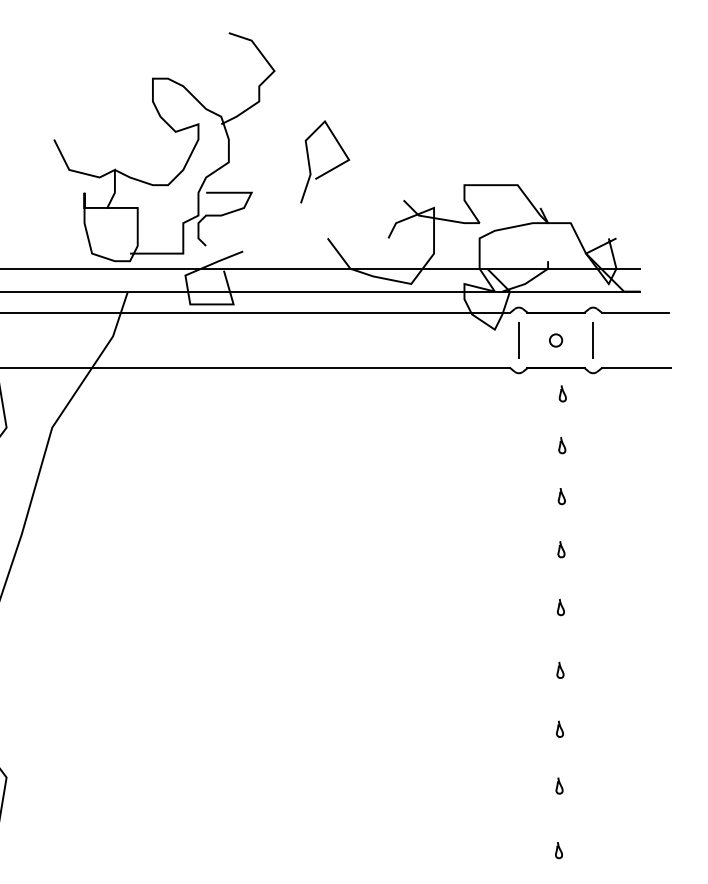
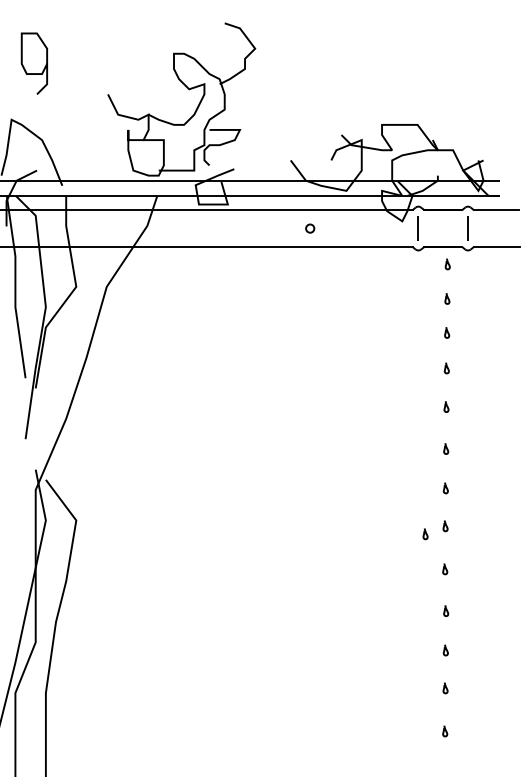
curve: (328, 169) -> (291, 114), removed
circle: (556, 340) -> (310, 228), moved
curve: (529, 798) -> (425, 534), added

